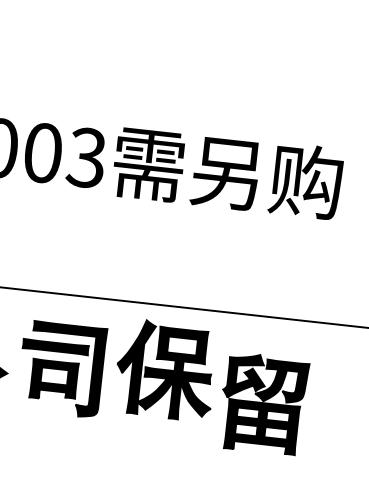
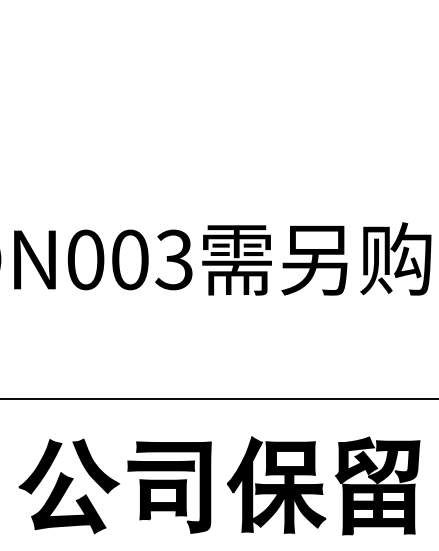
part: (61, 369) -> (169, 487), moved
part: (165, 369) -> (276, 484), moved

